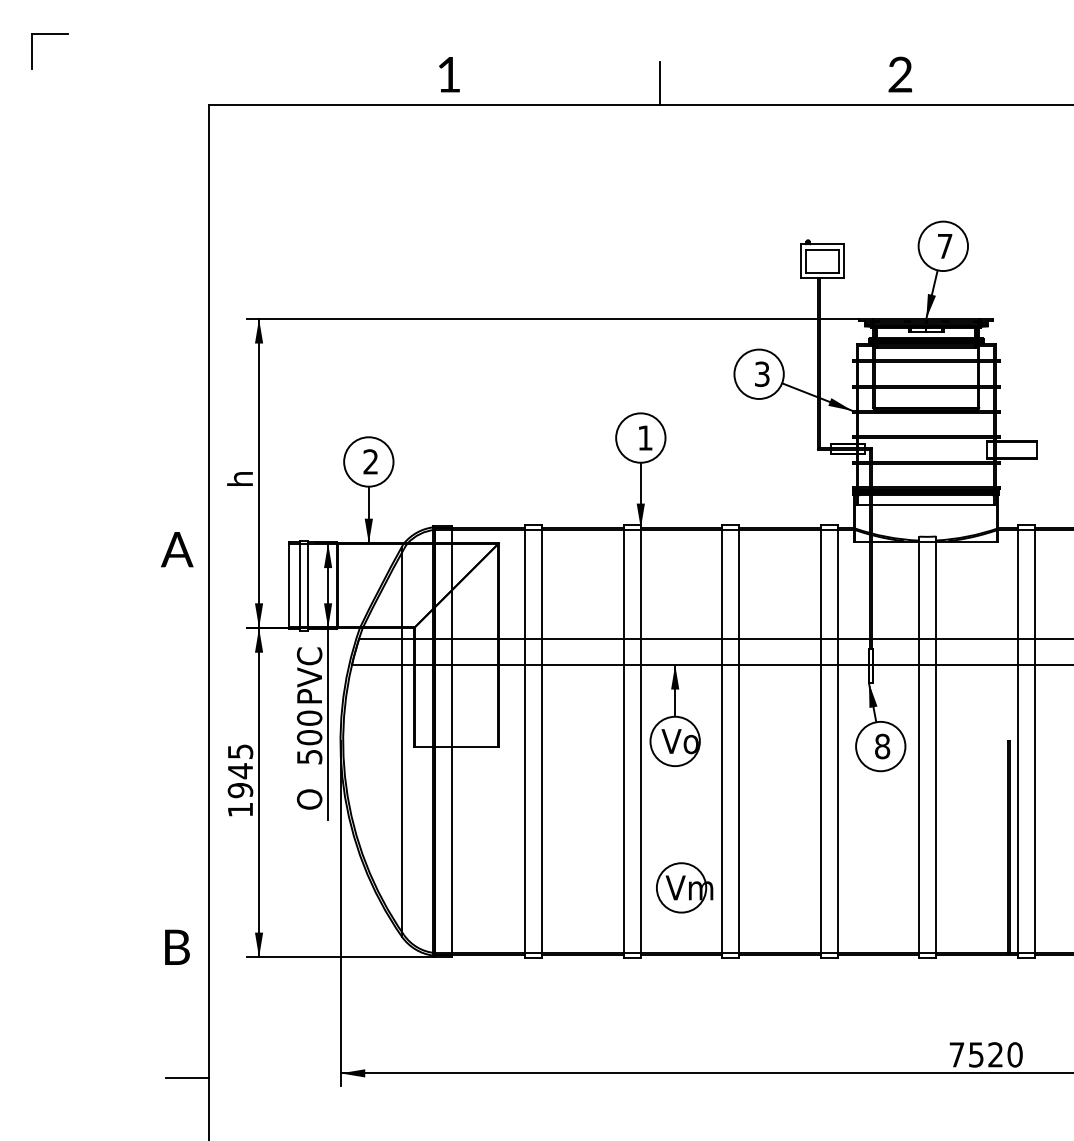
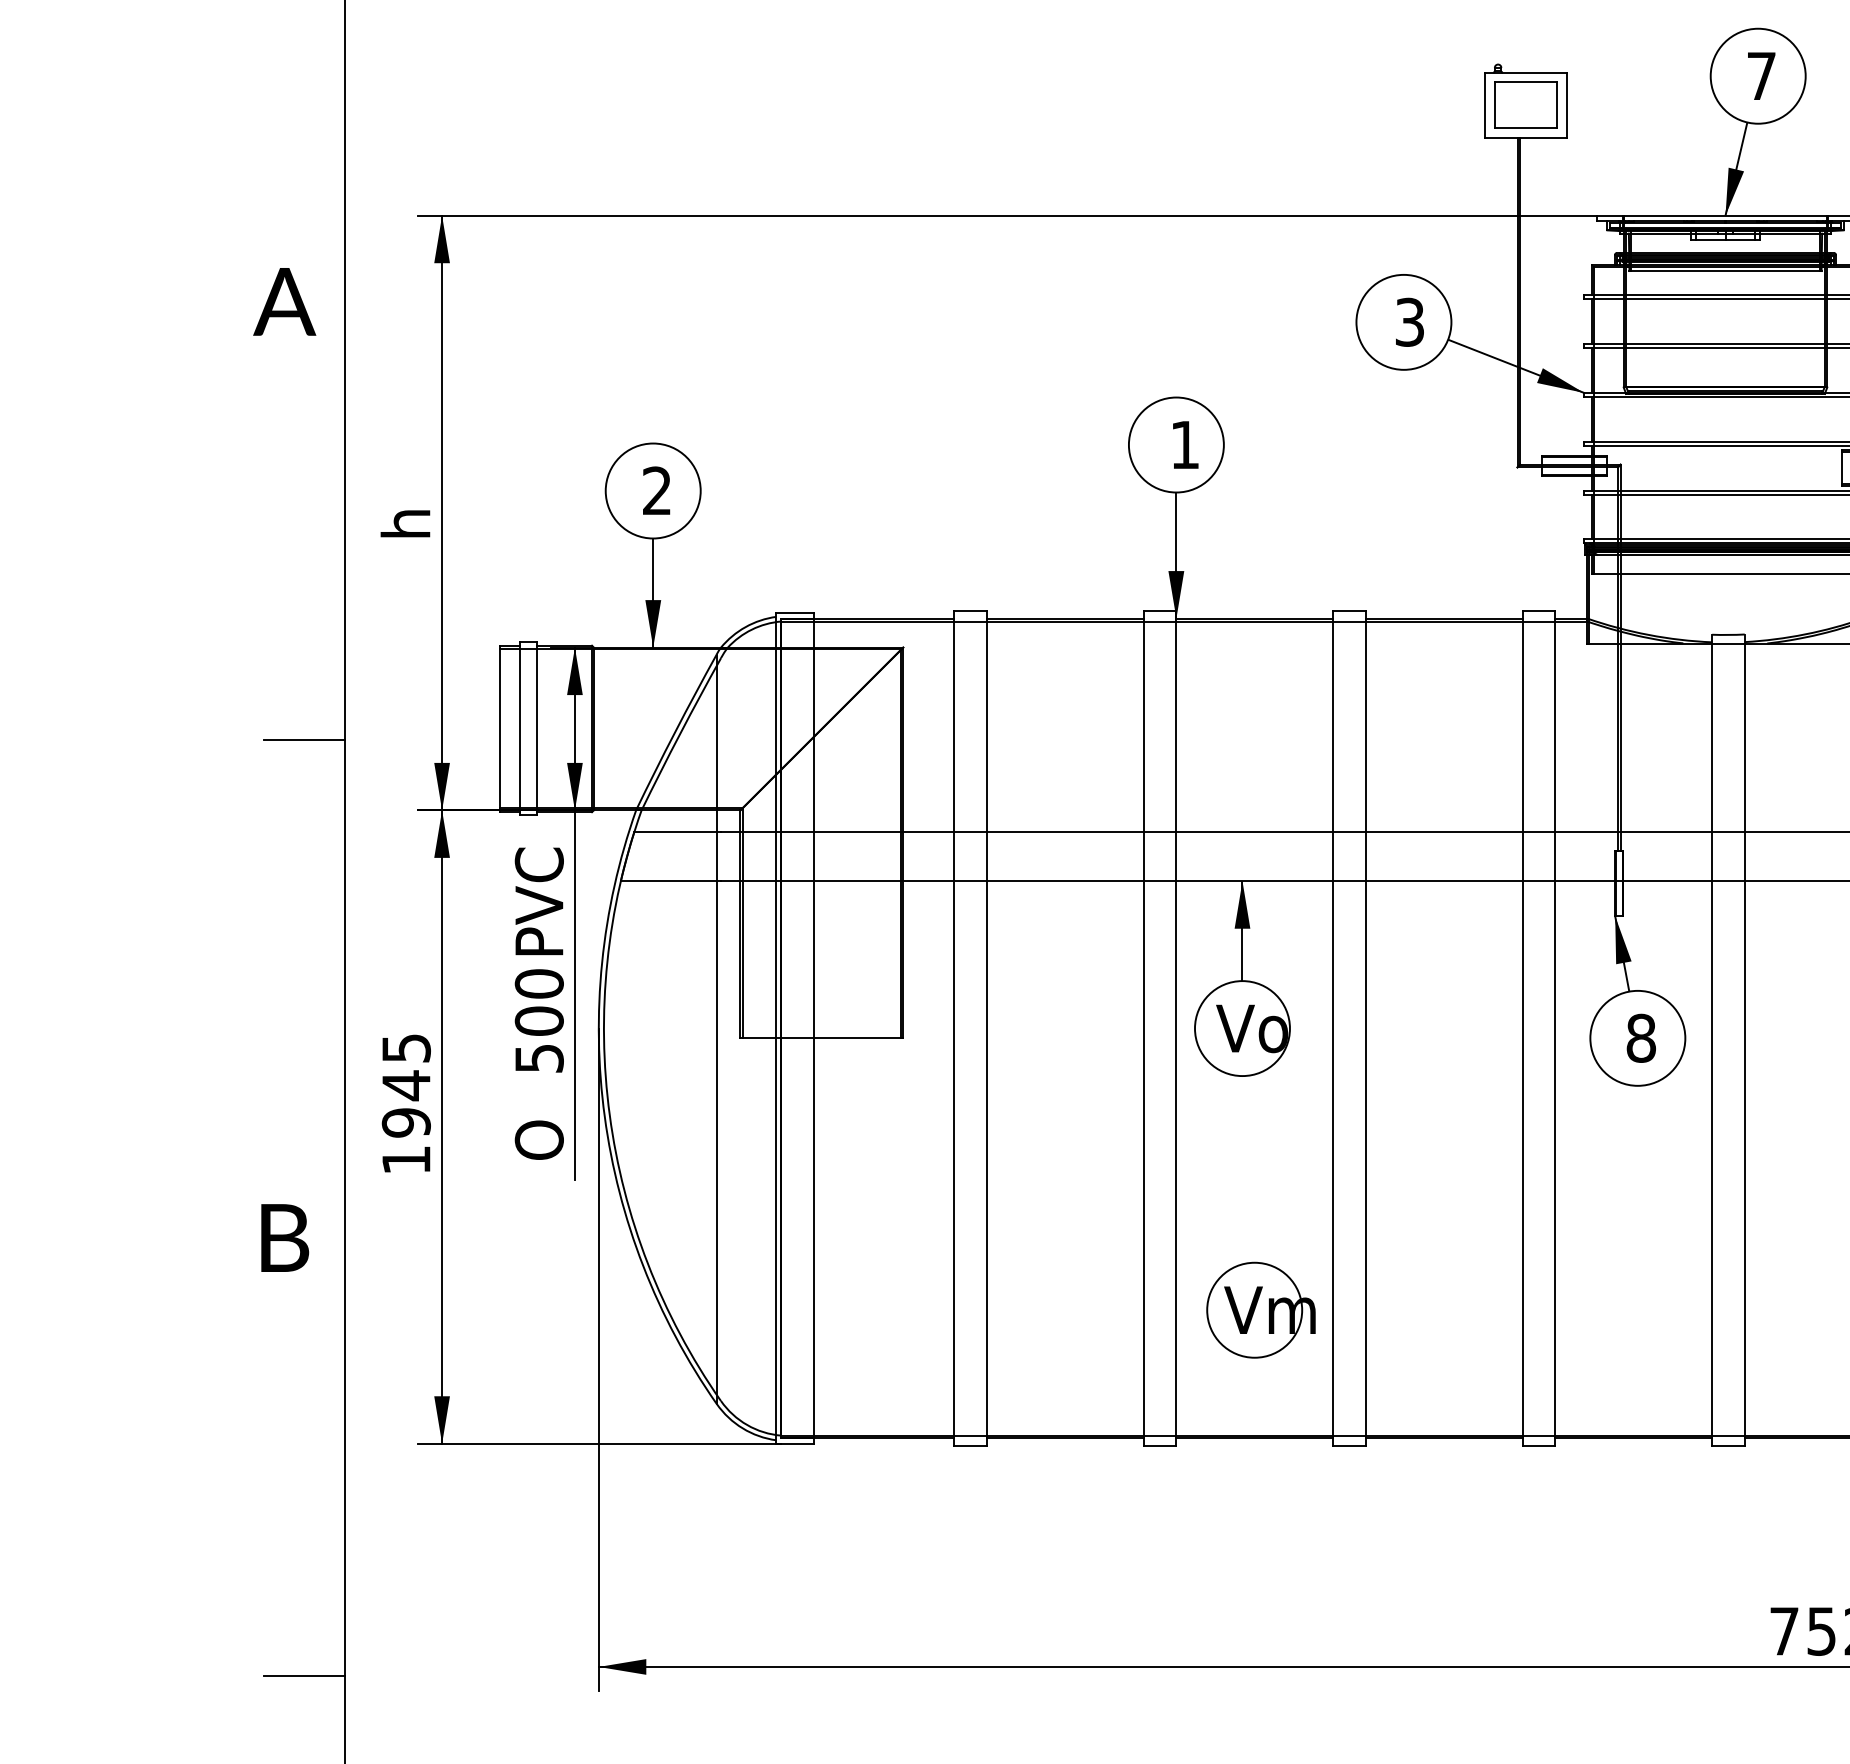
text: (177, 549) -> (285, 301), moved
line: (187, 591) -> (304, 740), added
text: (177, 946) -> (285, 1236), moved

